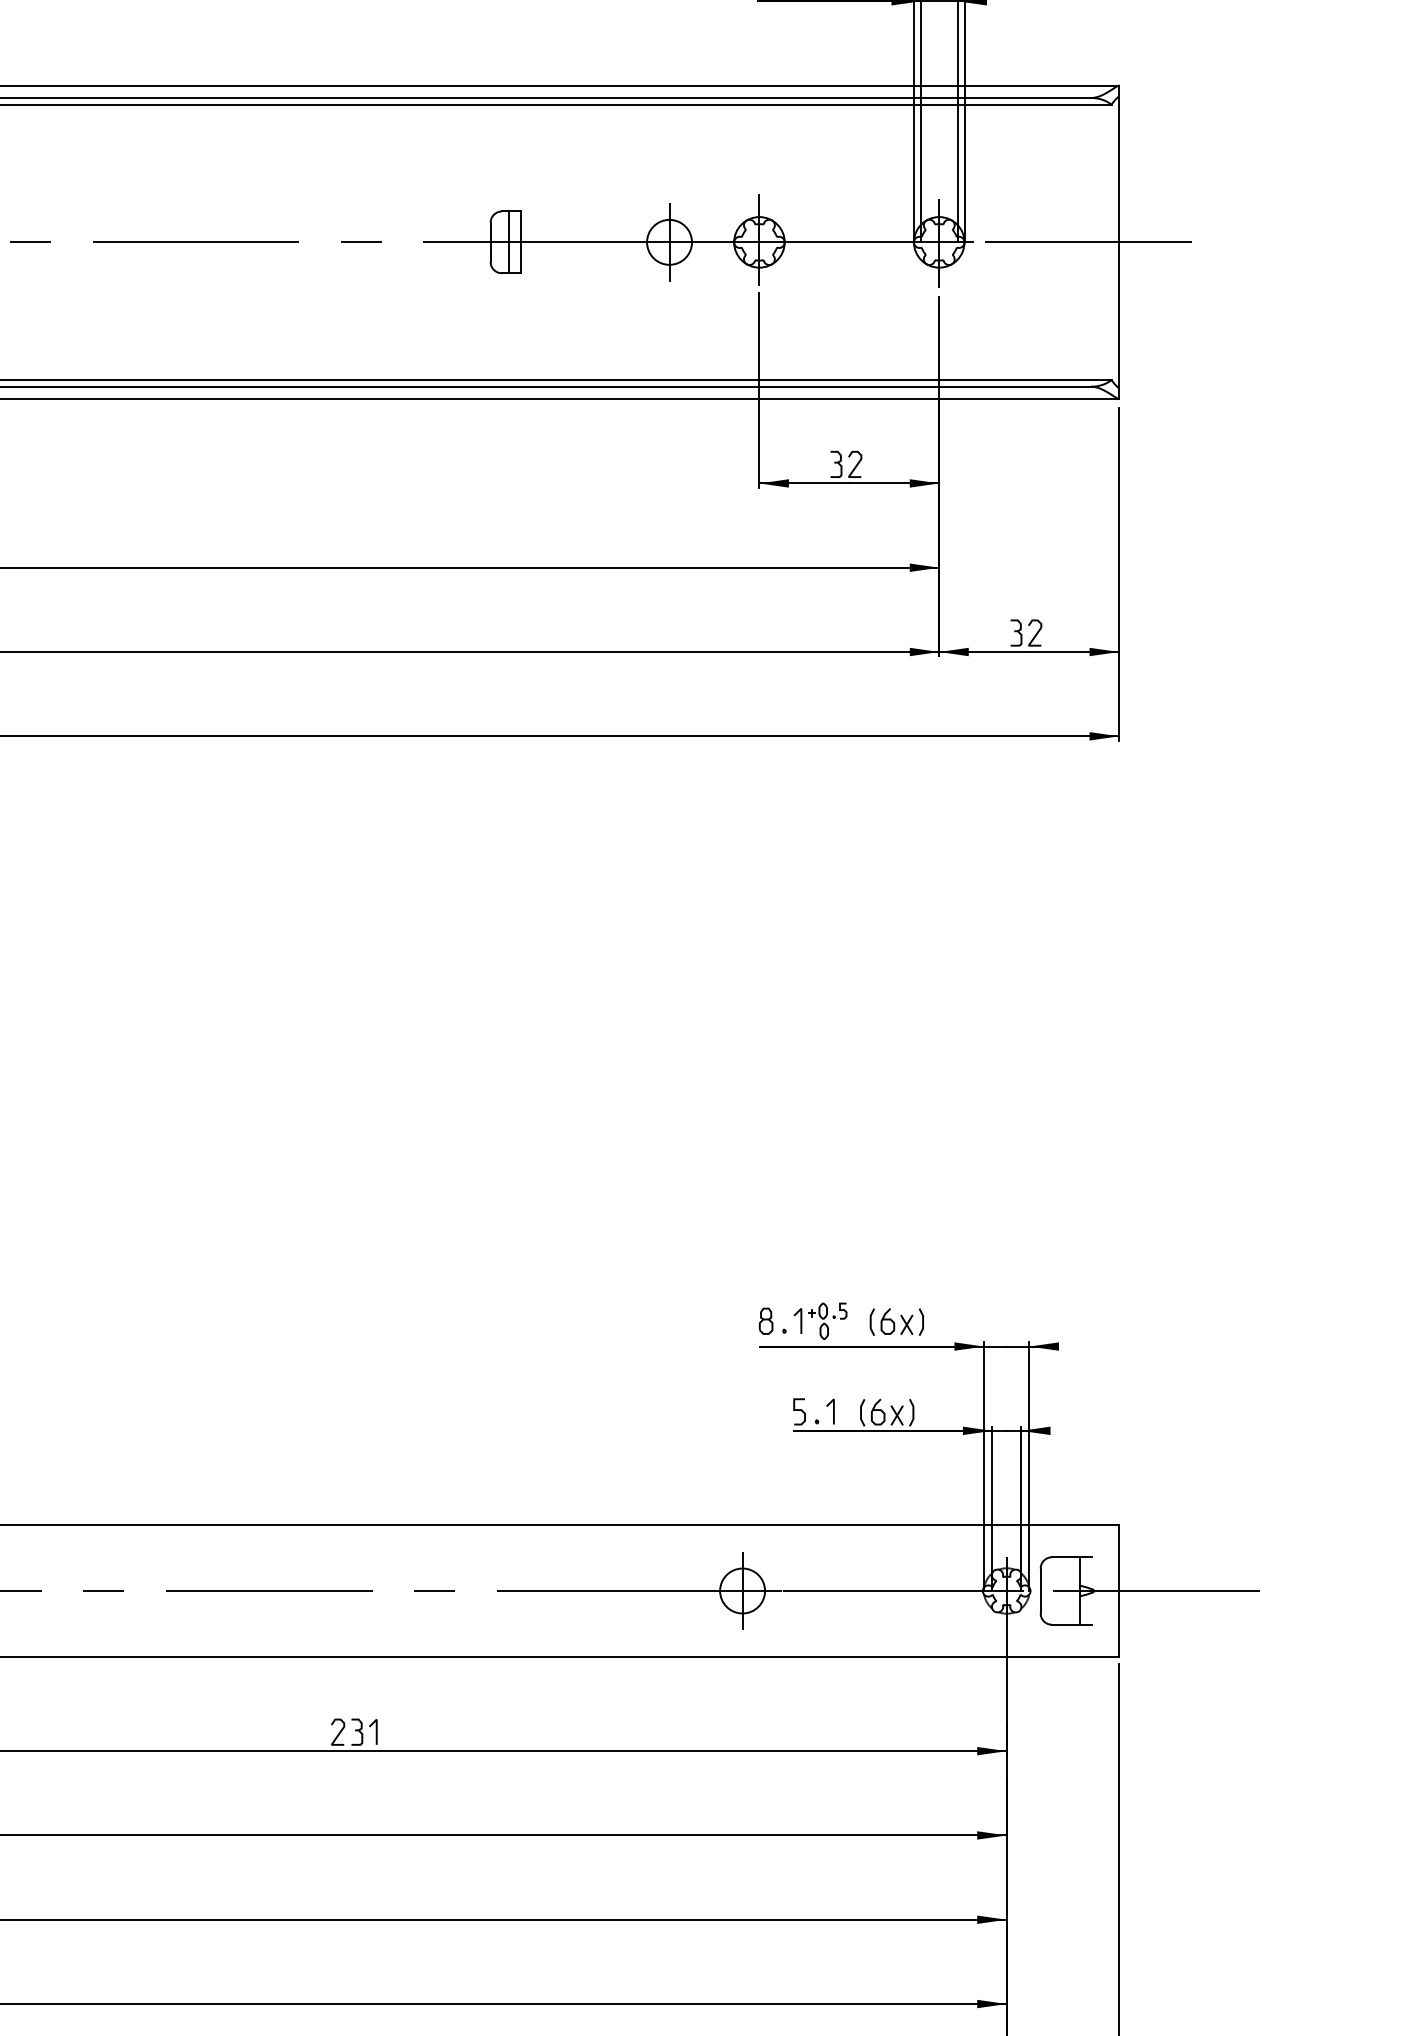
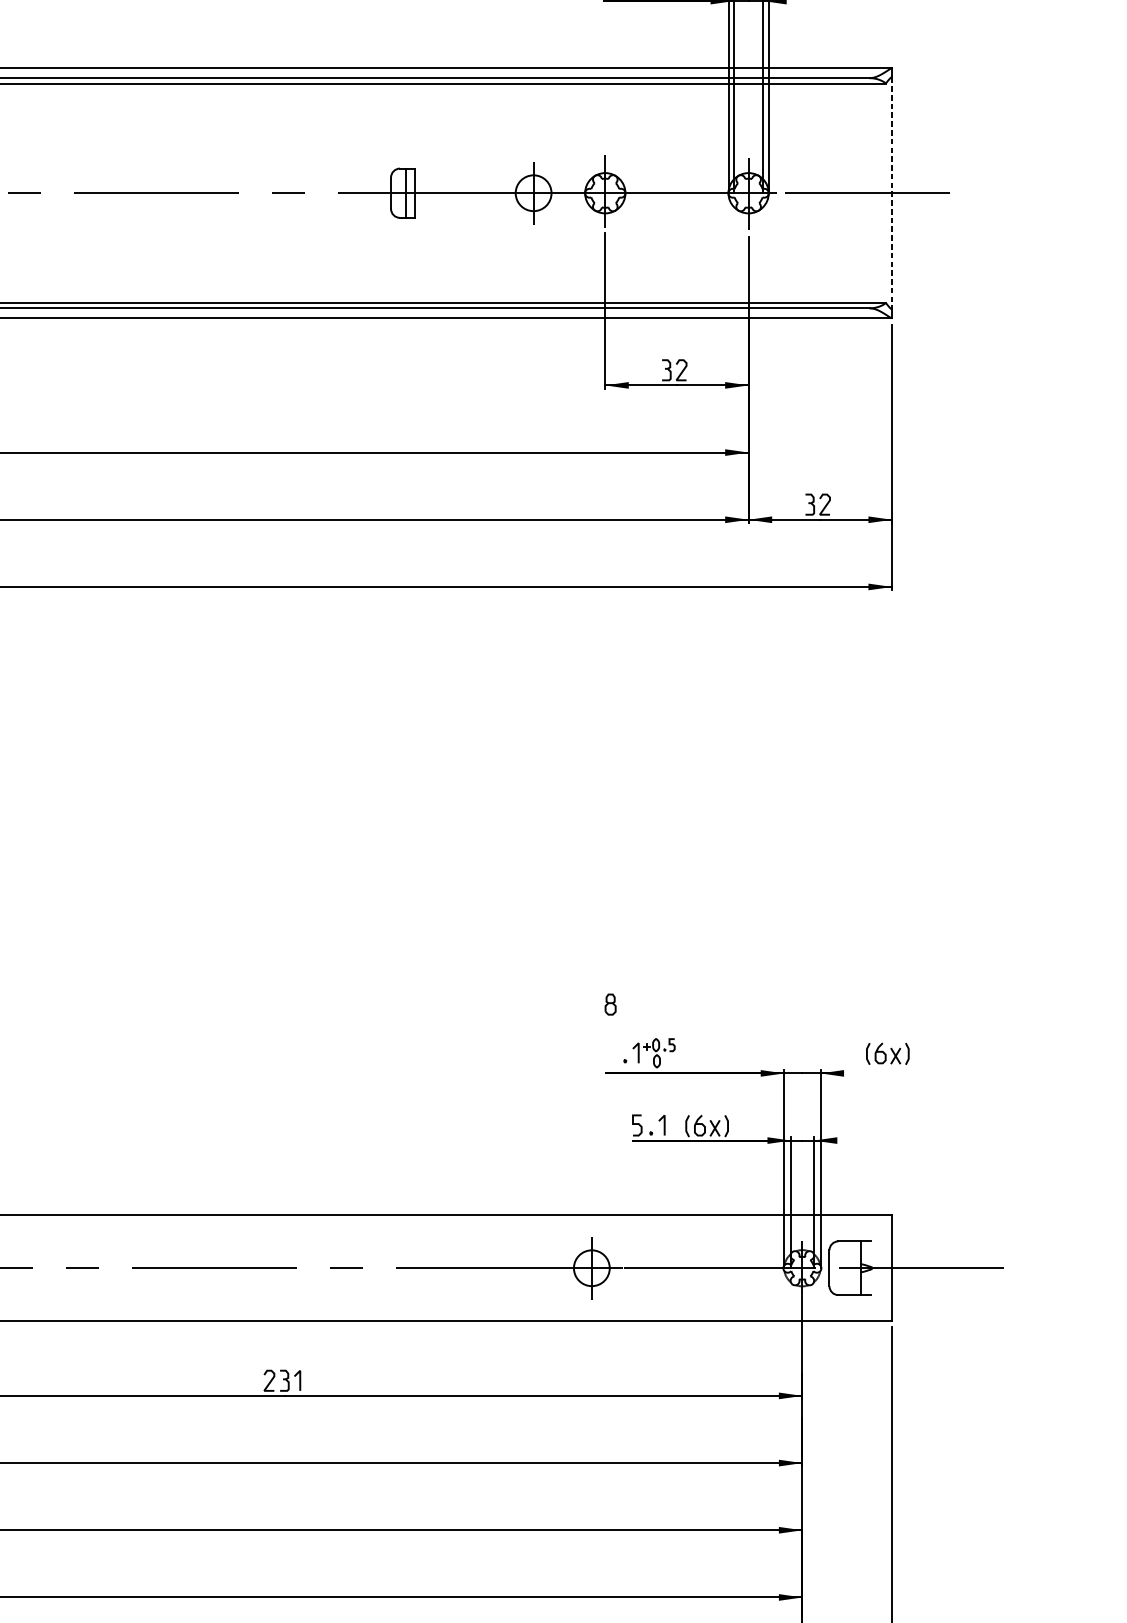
line: (1119, 242) -> (892, 193), solid -> dashed
part: (765, 1320) -> (610, 1003), moved
part: (896, 1321) -> (887, 1053), moved

